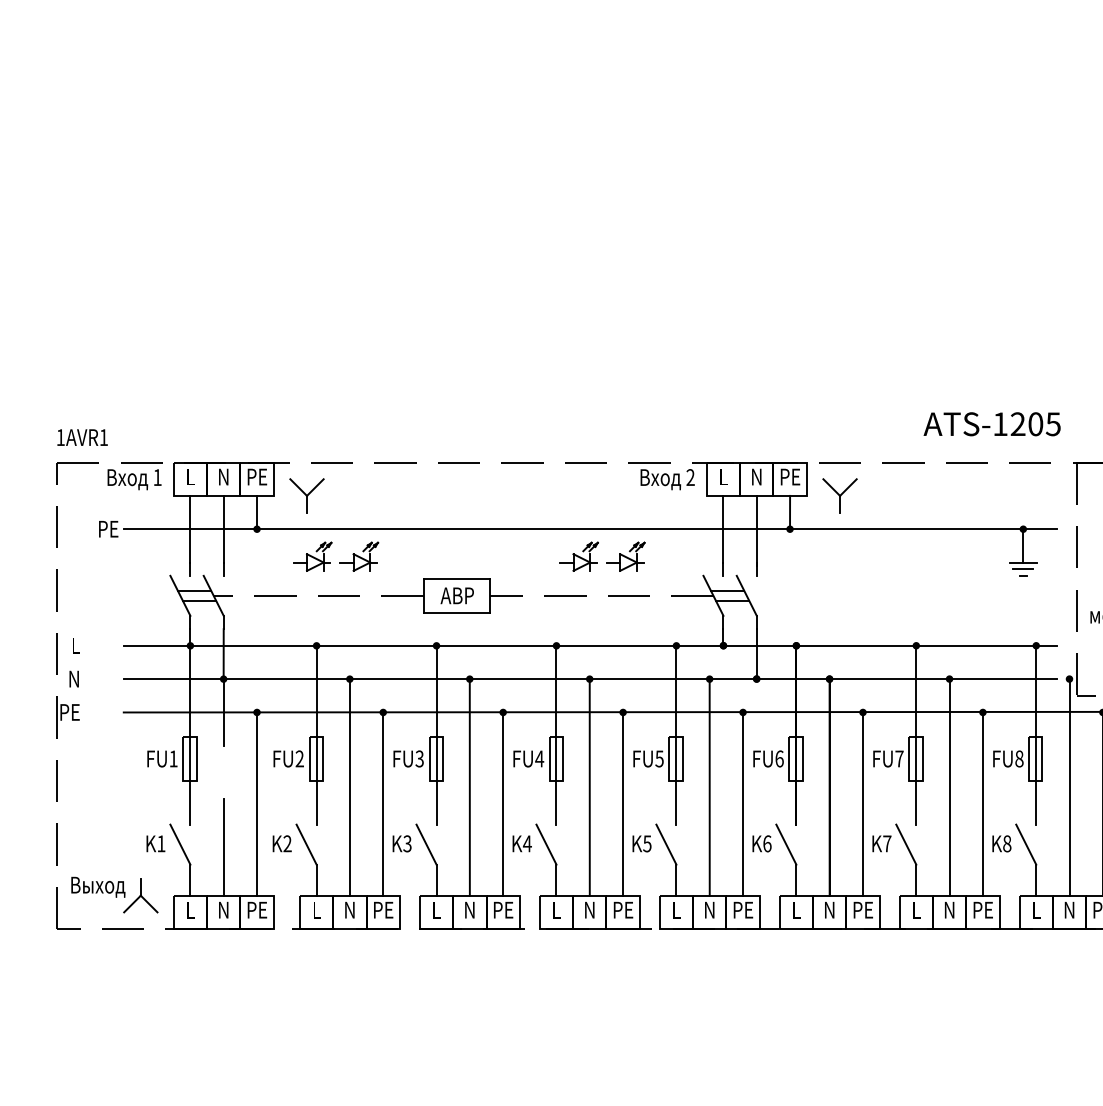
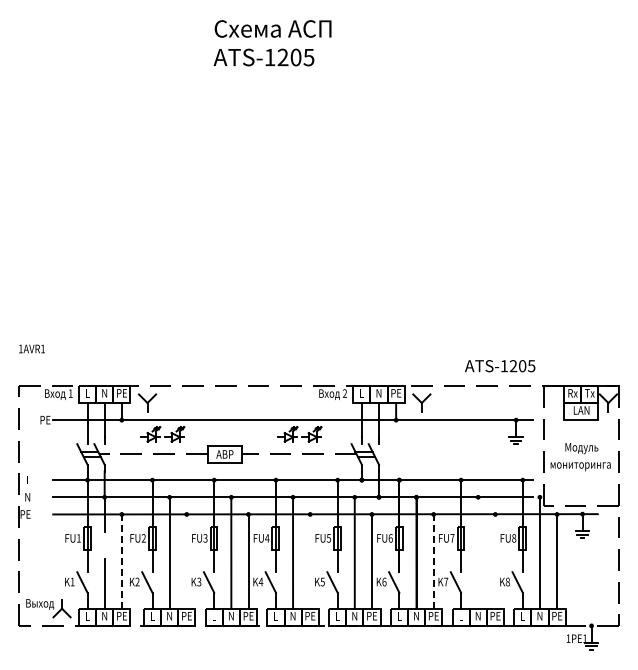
text: (81, 436) -> (31, 348), moved
line: (950, 786) -> (478, 552), removed
line: (382, 803) -> (186, 561), removed
line: (623, 803) -> (310, 561), removed
line: (983, 803) -> (495, 561), removed
line: (256, 805) -> (121, 562), solid -> dashed
line: (862, 805) -> (433, 562), solid -> dashed

